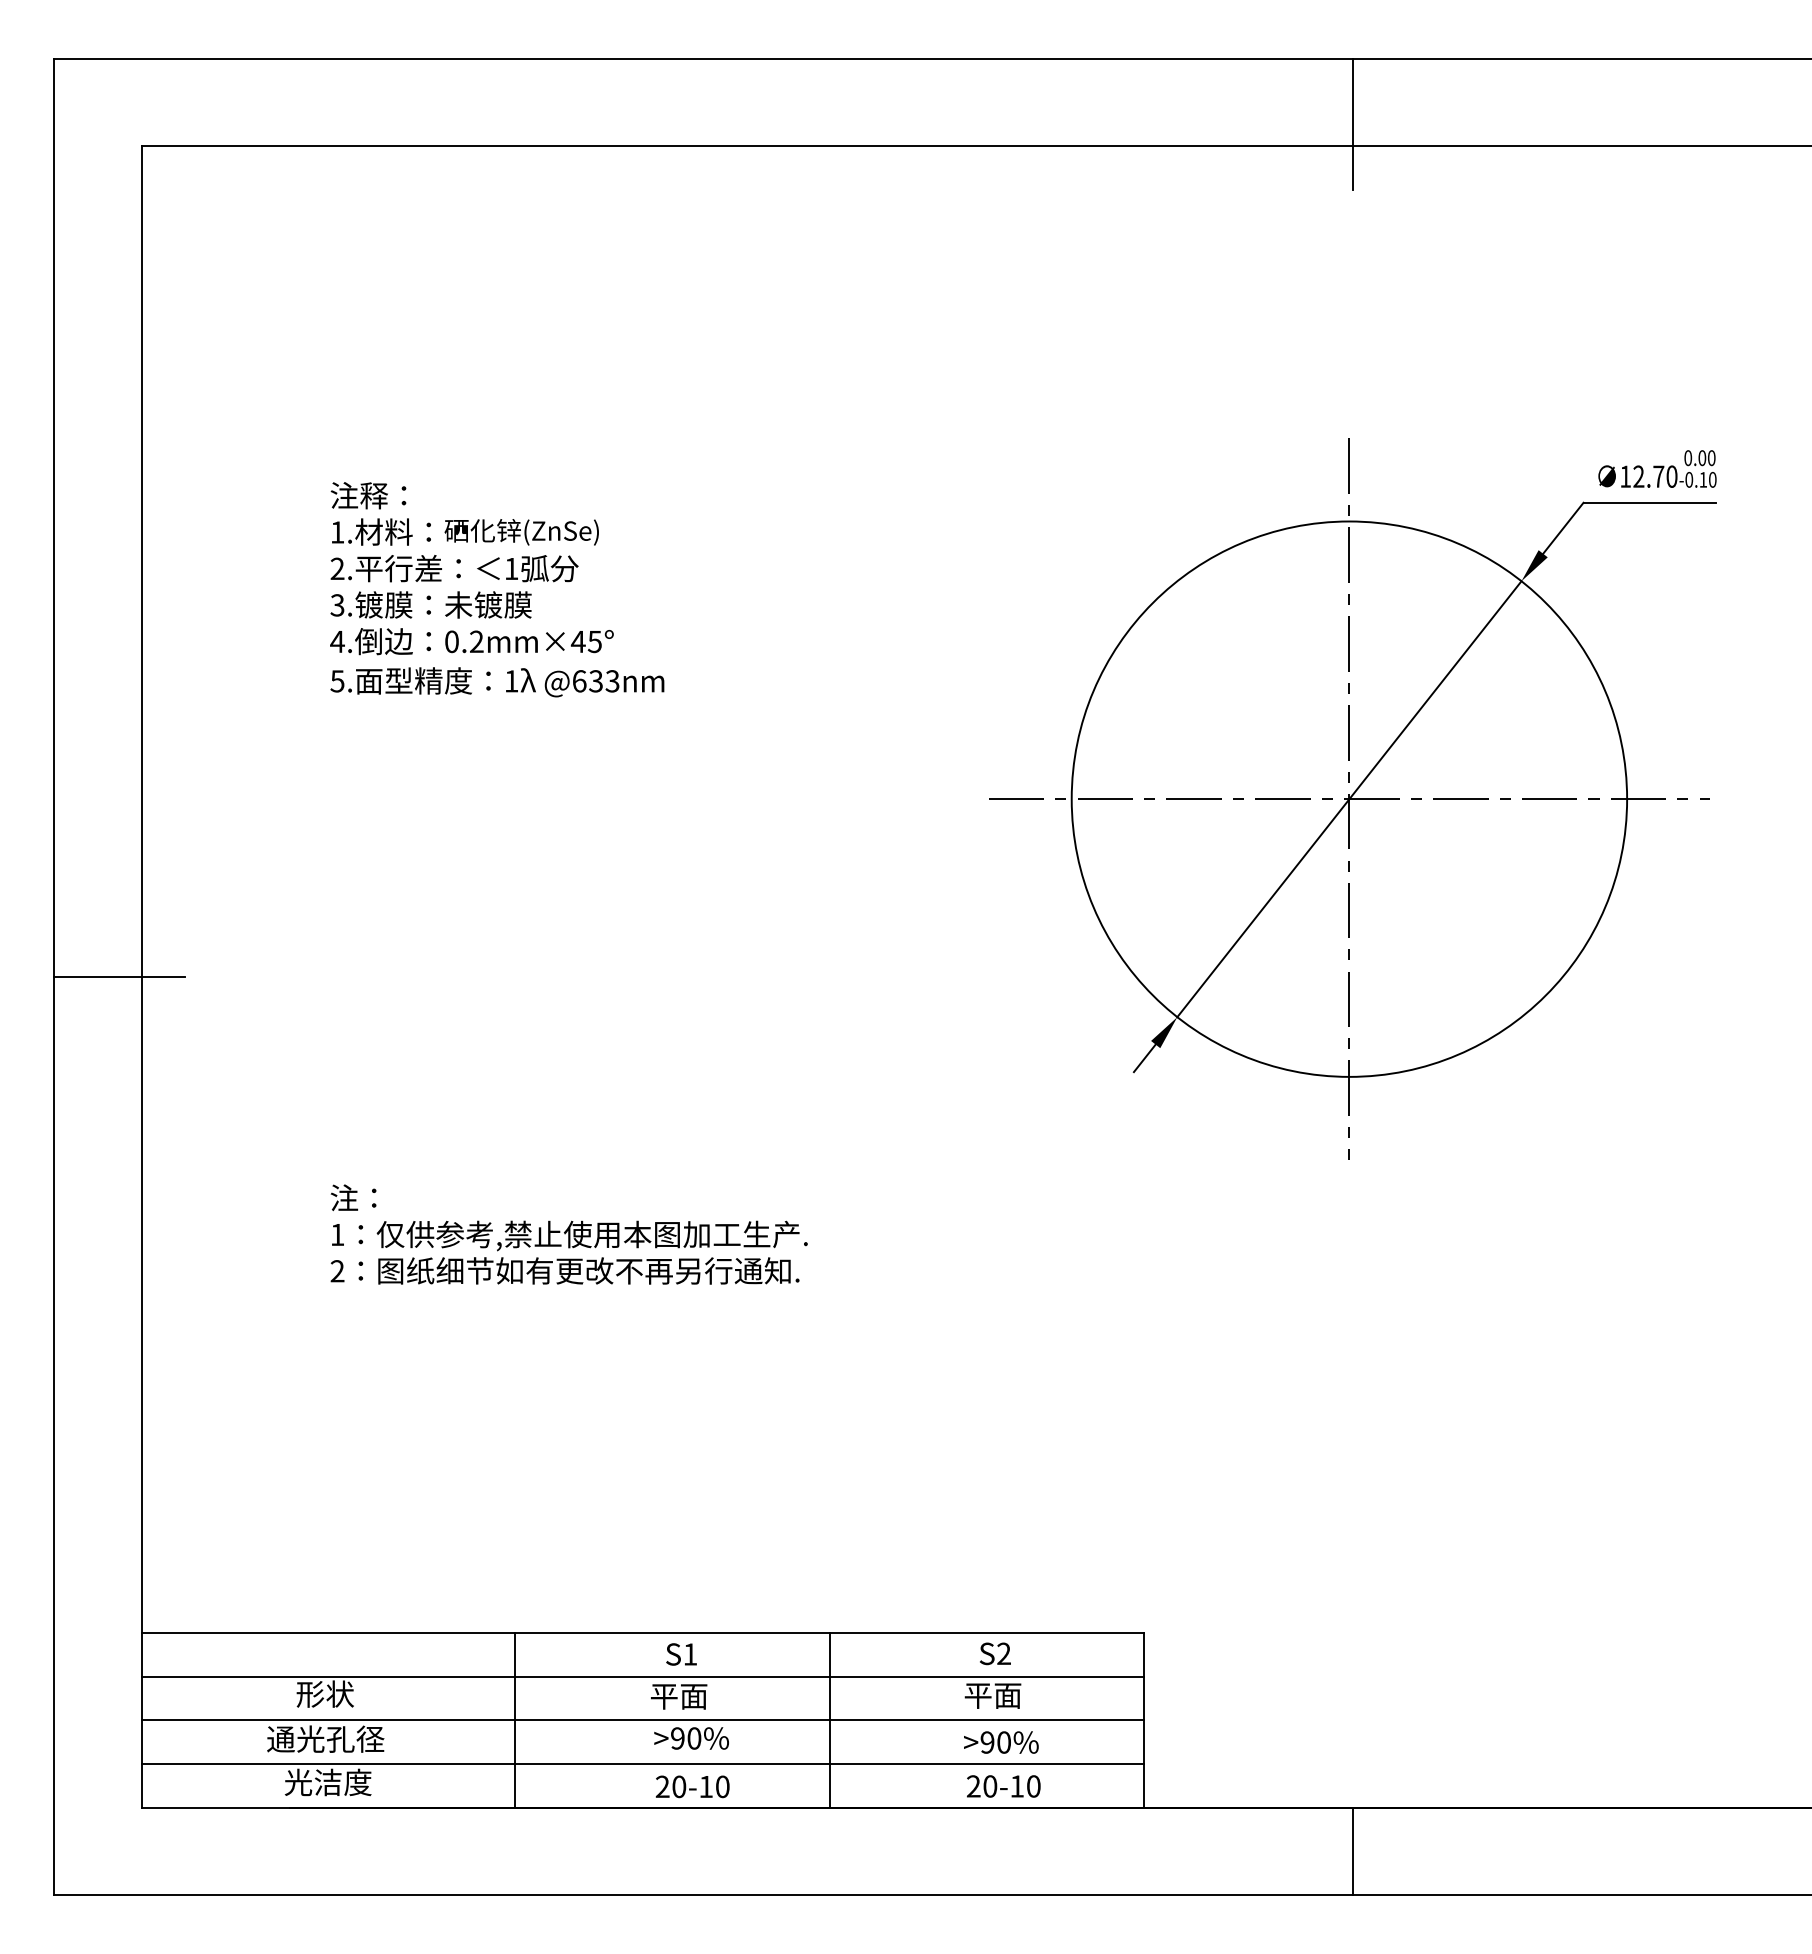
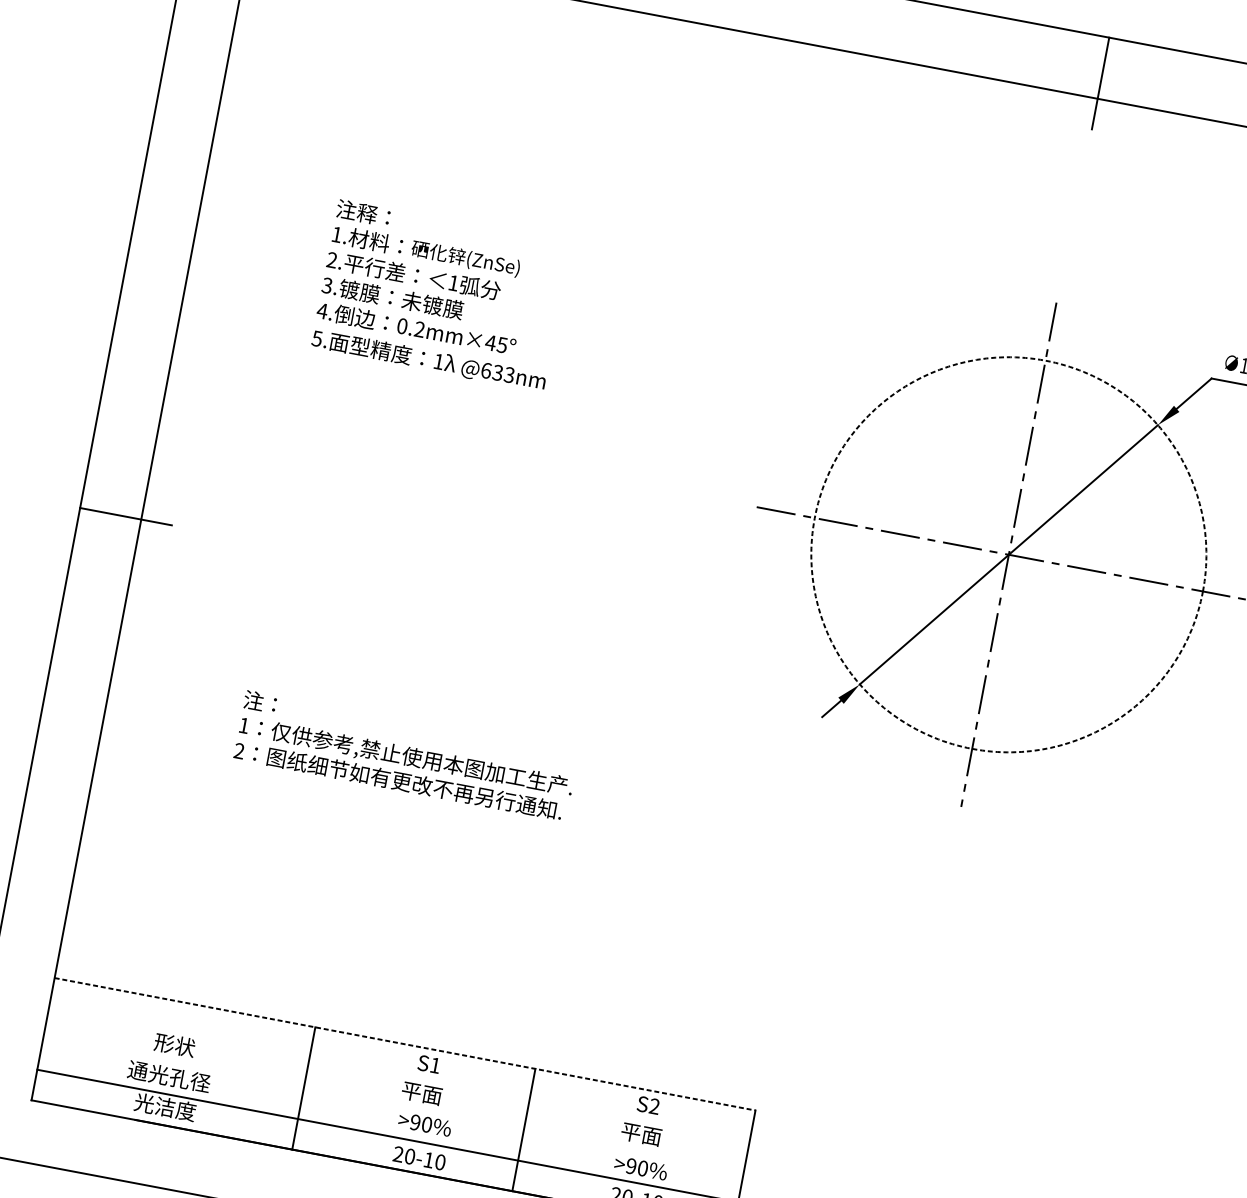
circle: (1349, 798) -> (1009, 554), solid -> dashed
line: (643, 1632) -> (405, 1043), solid -> dashed
line: (642, 1676) -> (398, 1074), removed
line: (642, 1720) -> (393, 1105), removed

